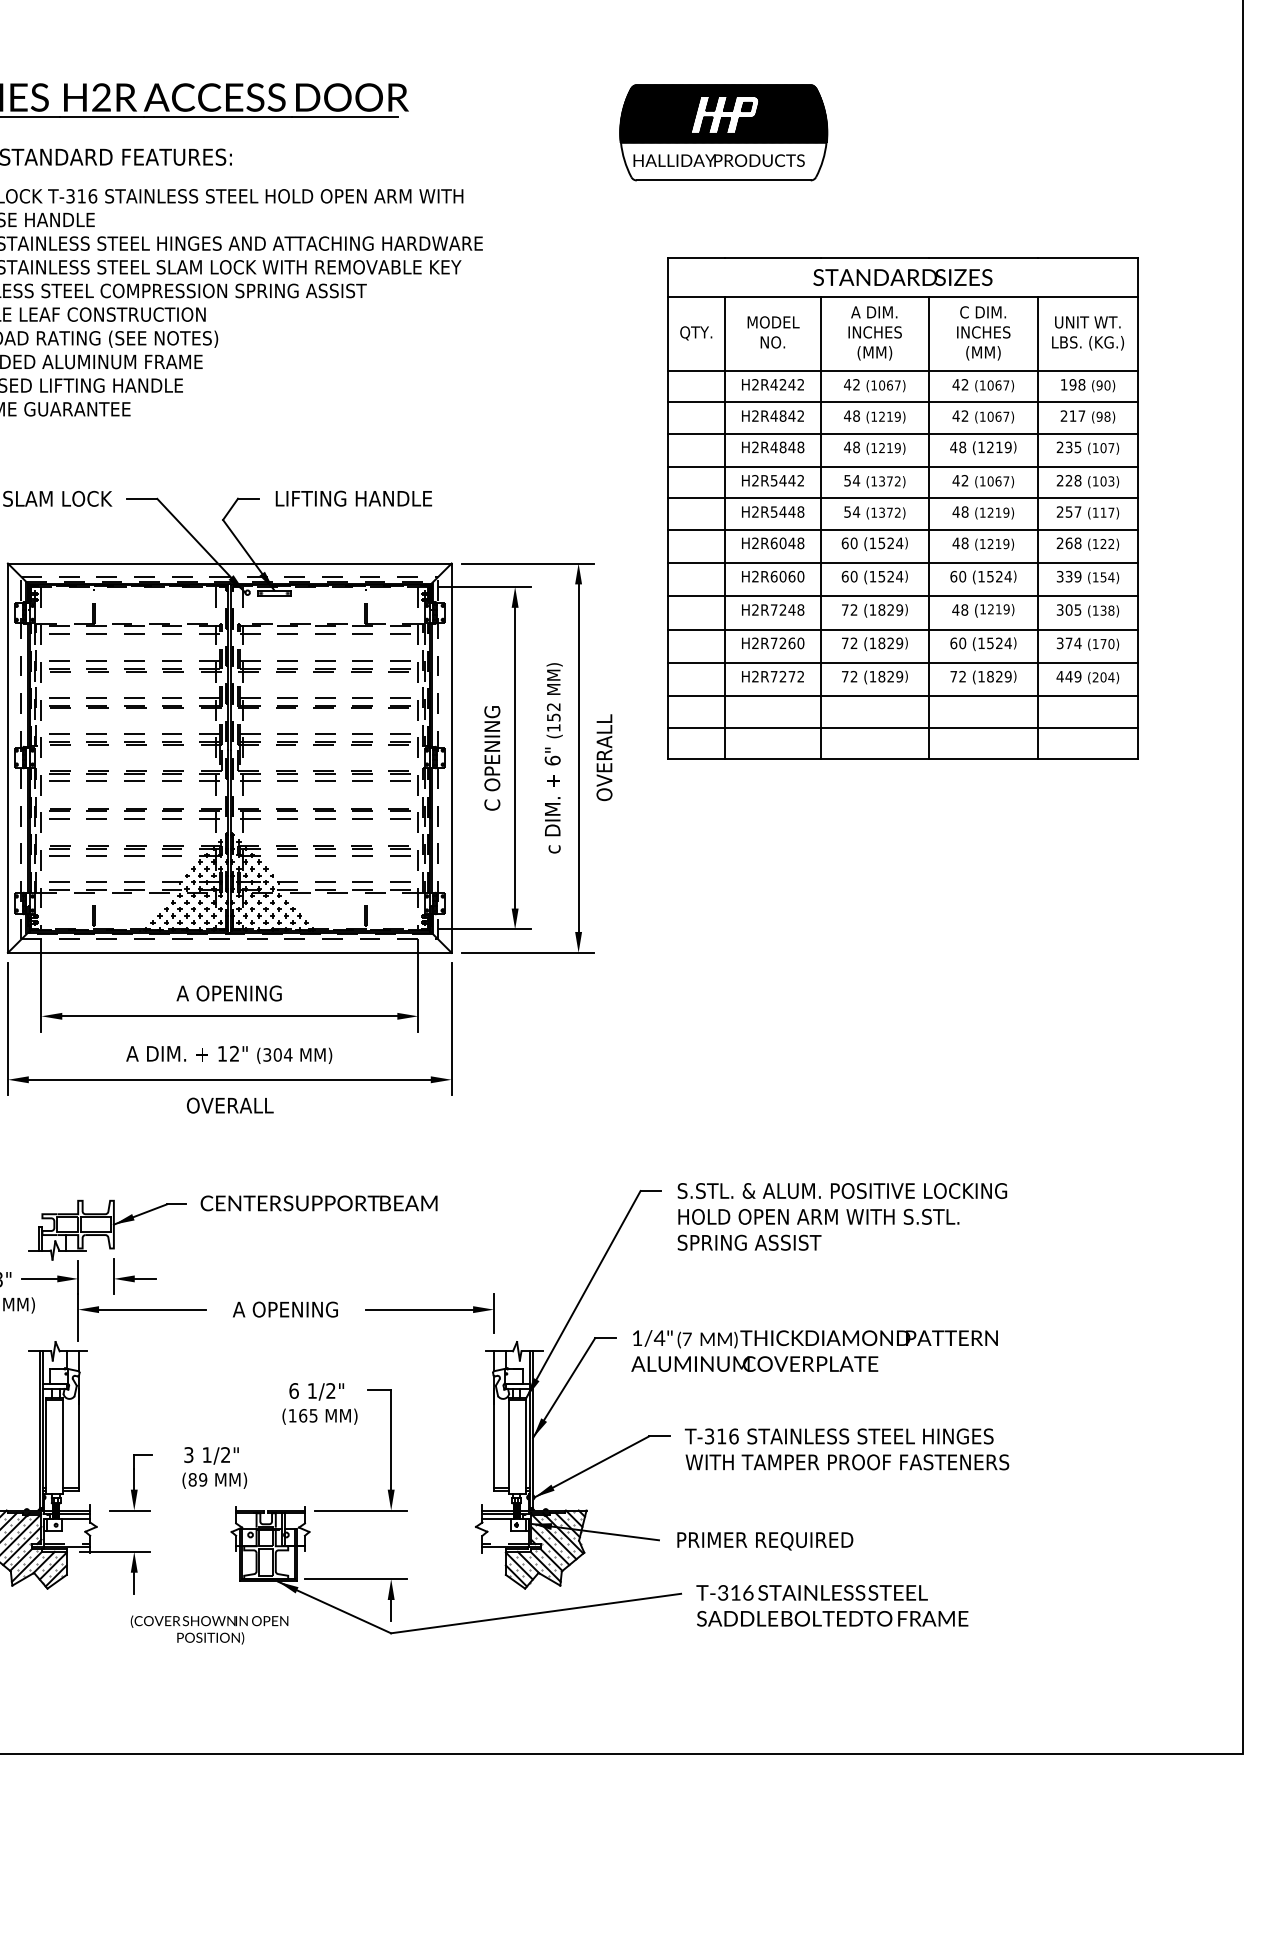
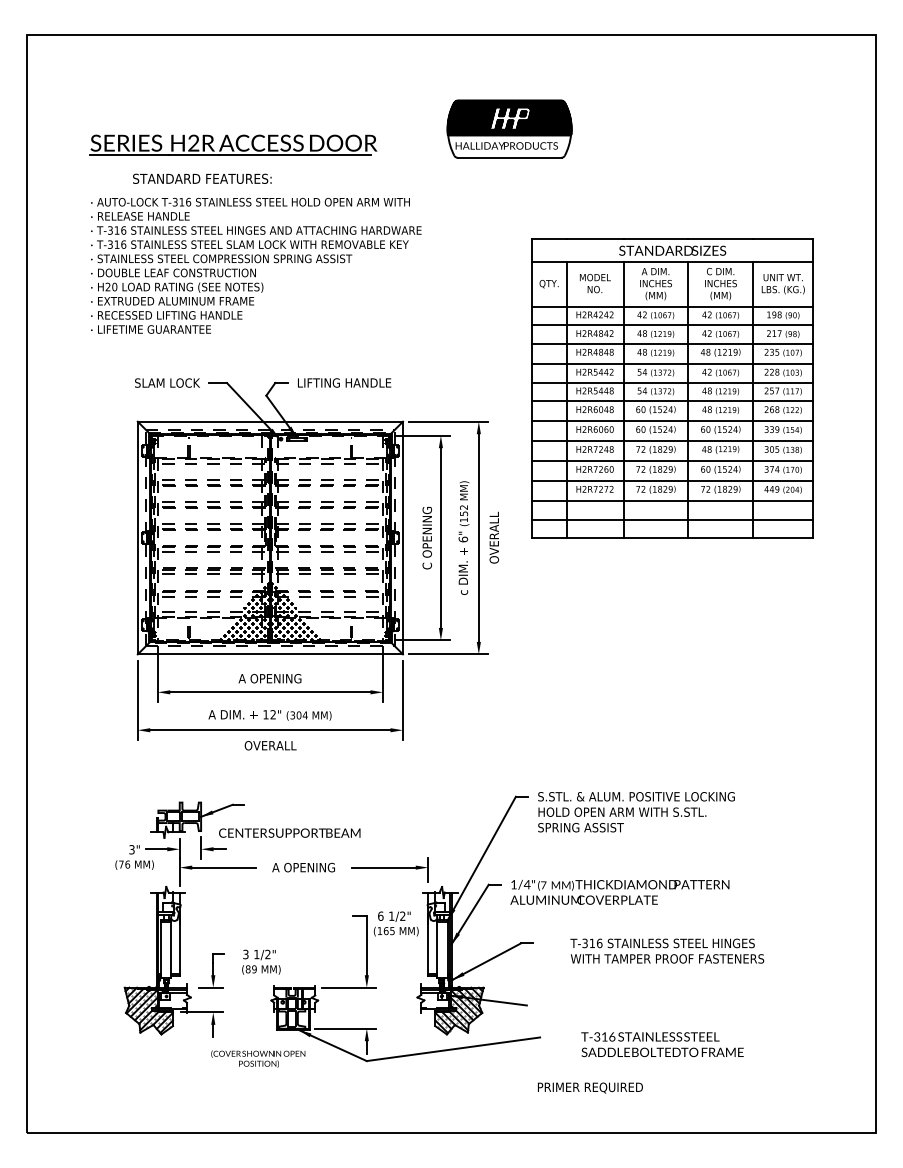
part: (723, 131) -> (509, 128), moved
text: (318, 1202) -> (289, 832), moved
text: (318, 1403) -> (395, 923), moved
text: (847, 1448) -> (667, 950), moved
text: (765, 1540) -> (590, 1087), moved
text: (832, 1605) -> (662, 1044), moved

